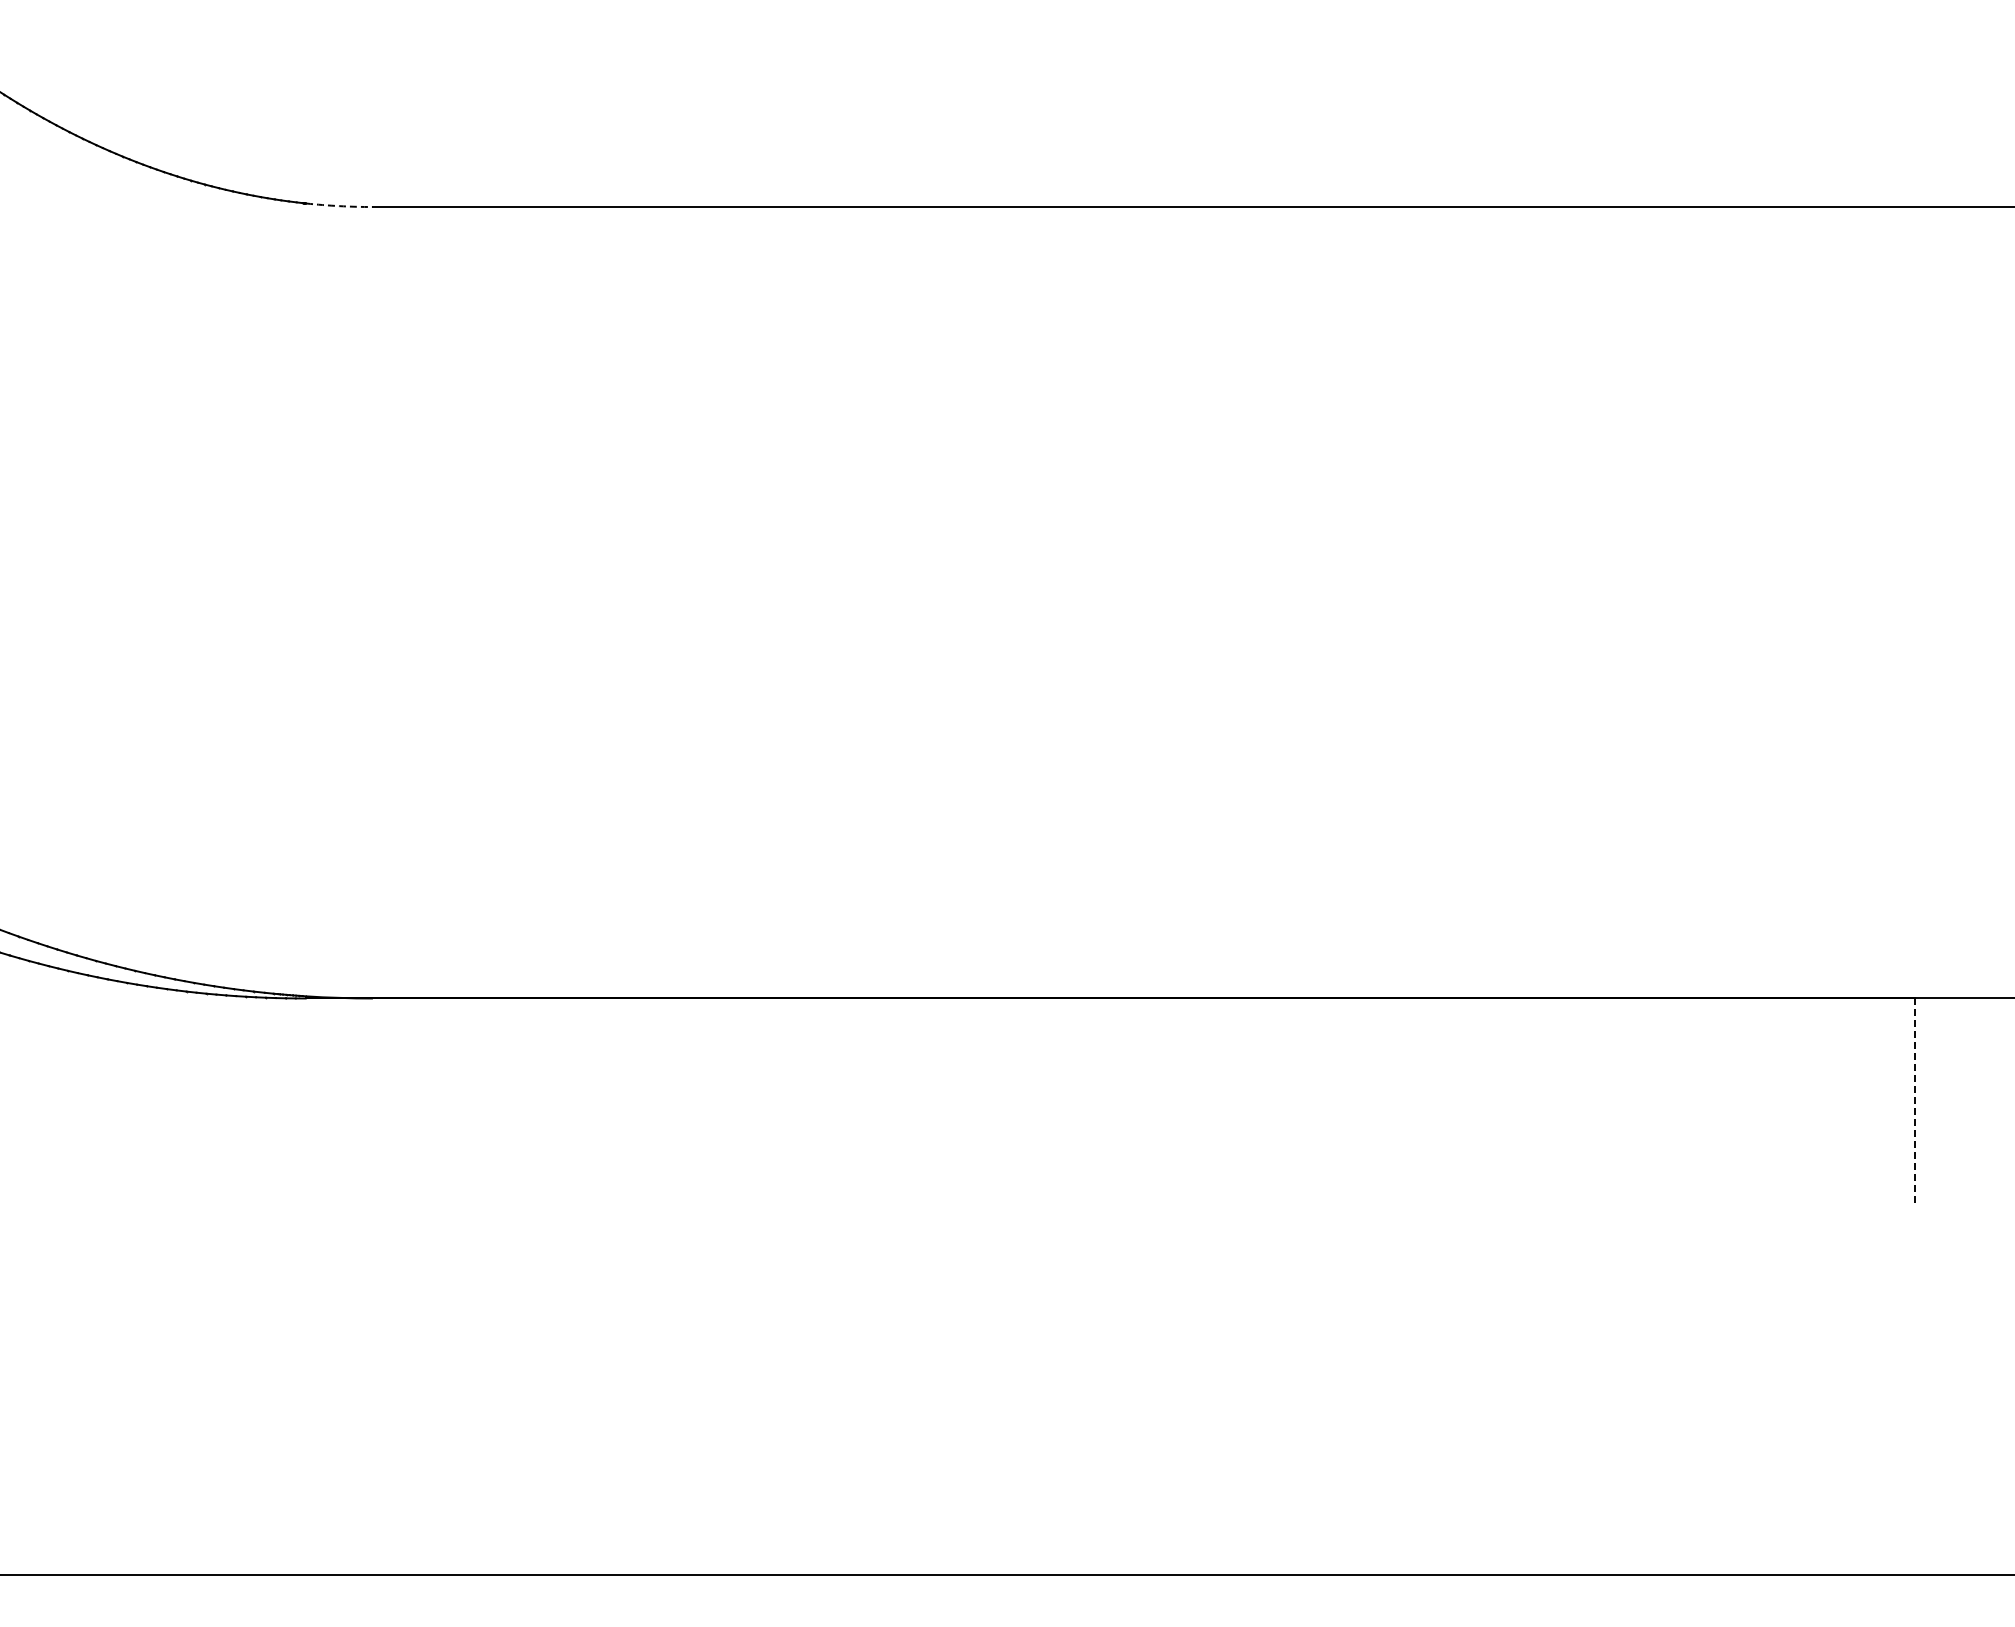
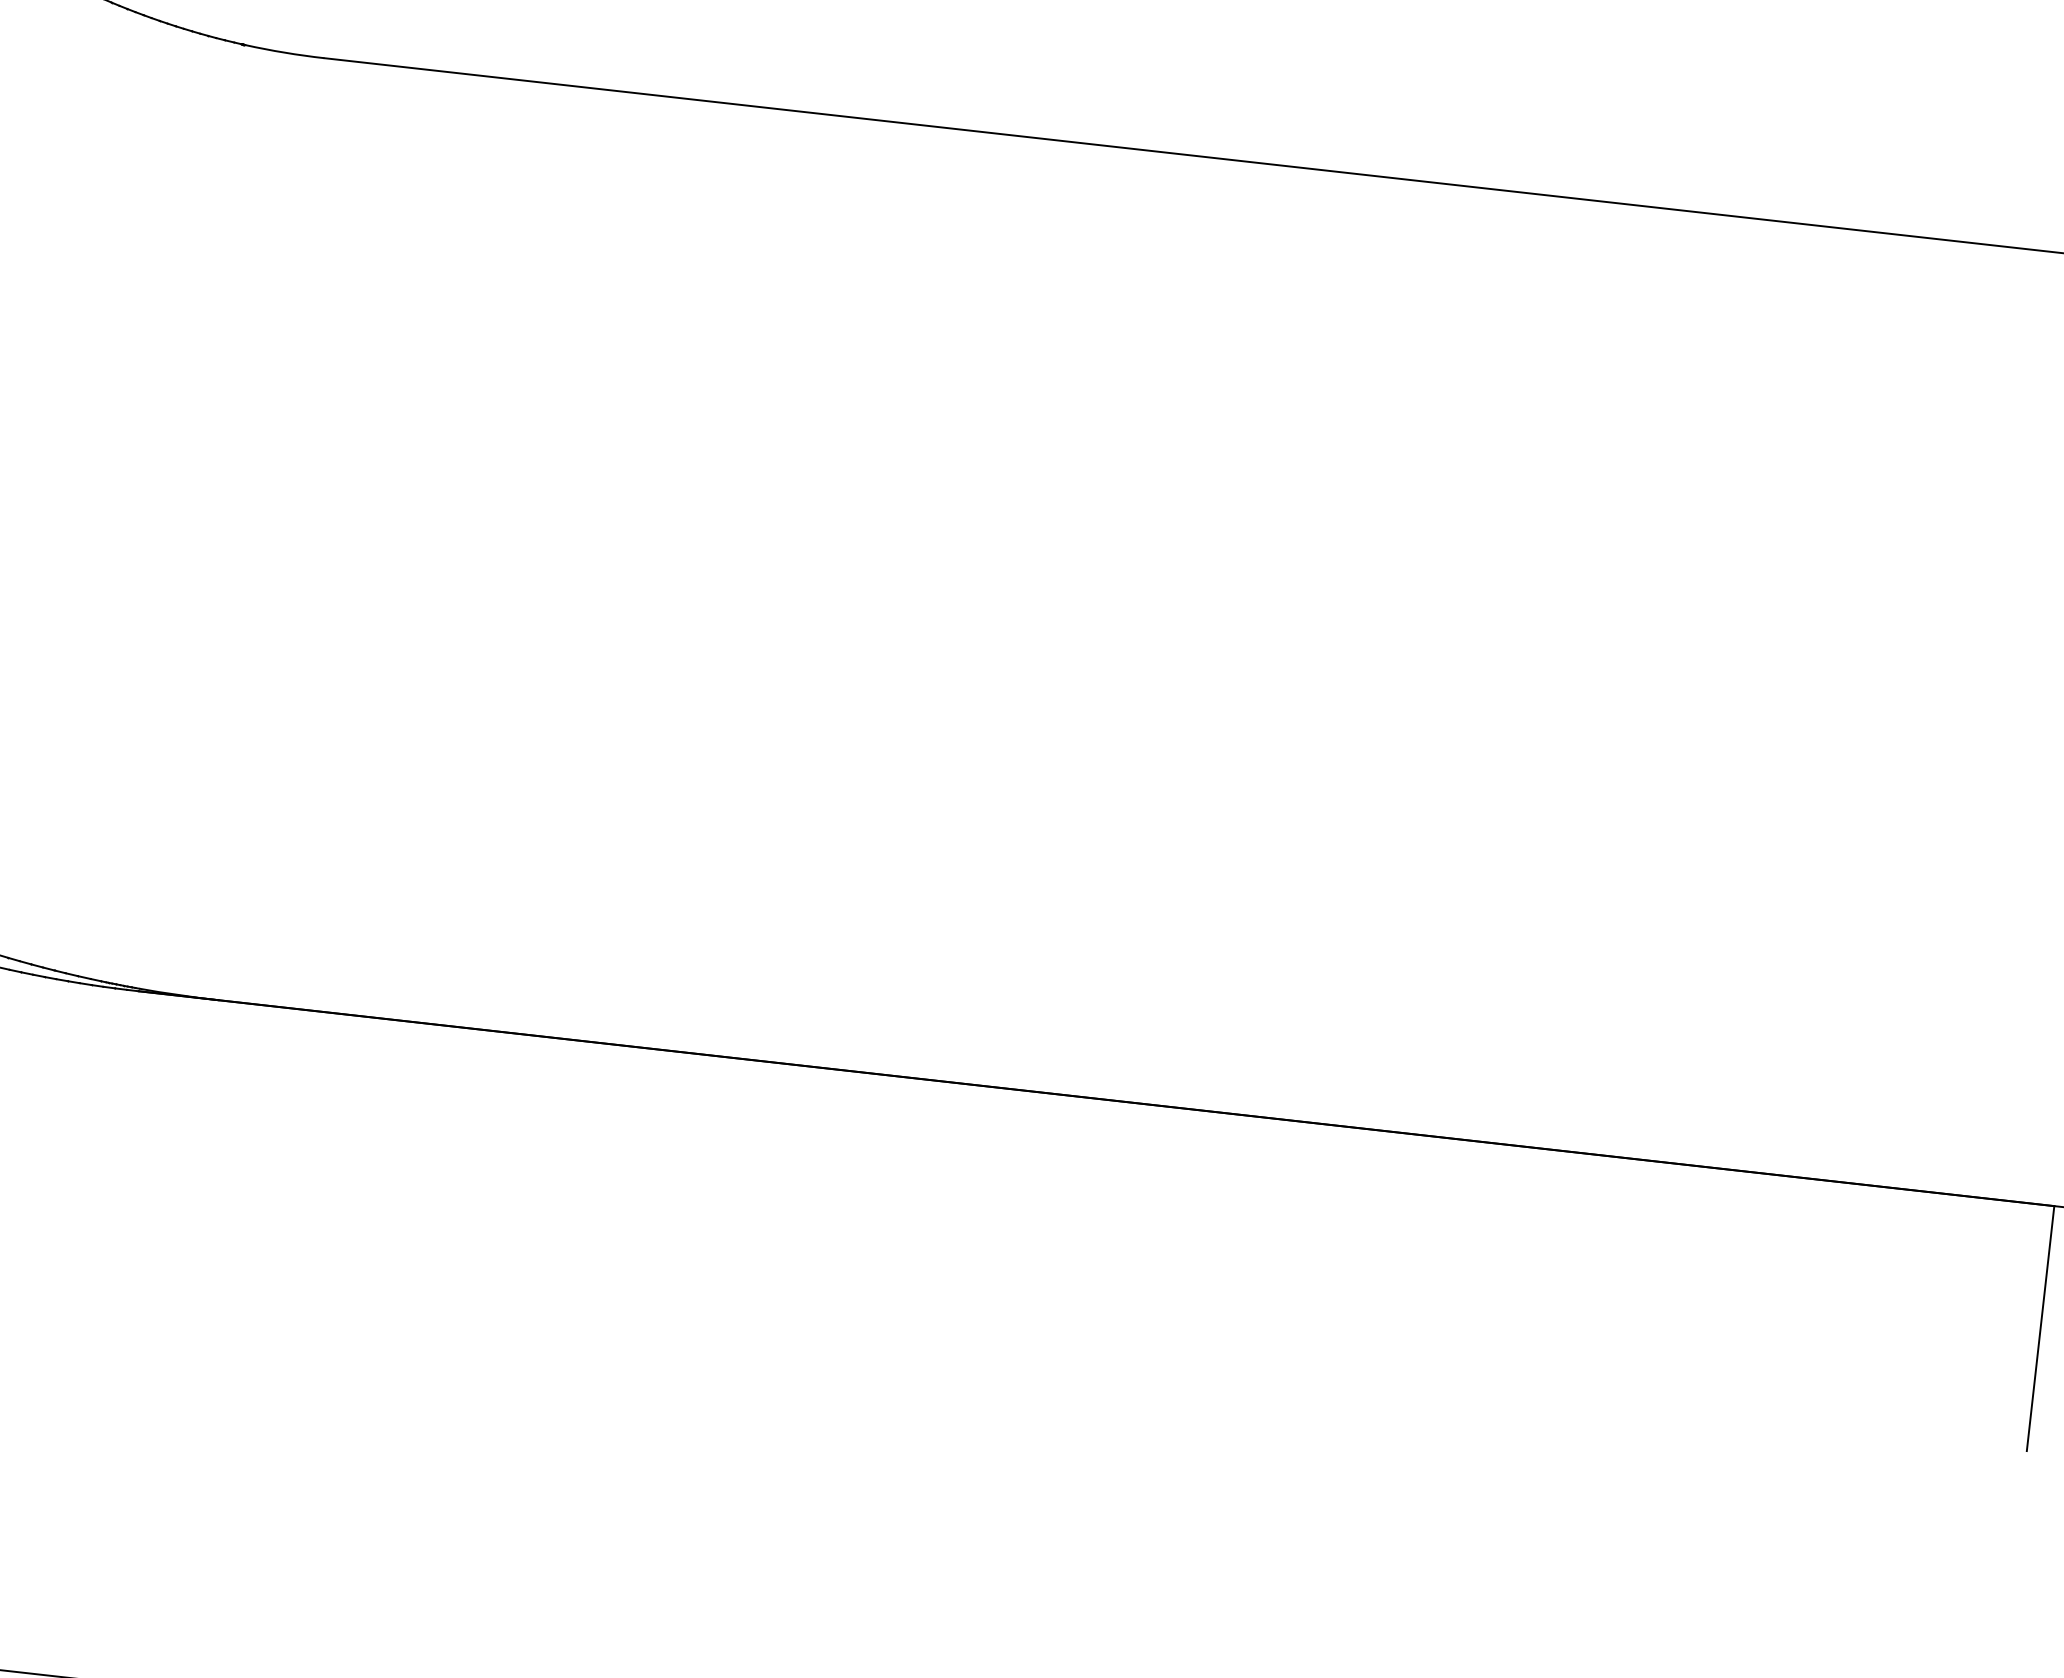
arc: (339, 206) -> (284, 53), dashed -> solid
line: (1915, 1101) -> (2040, 1328), dashed -> solid

